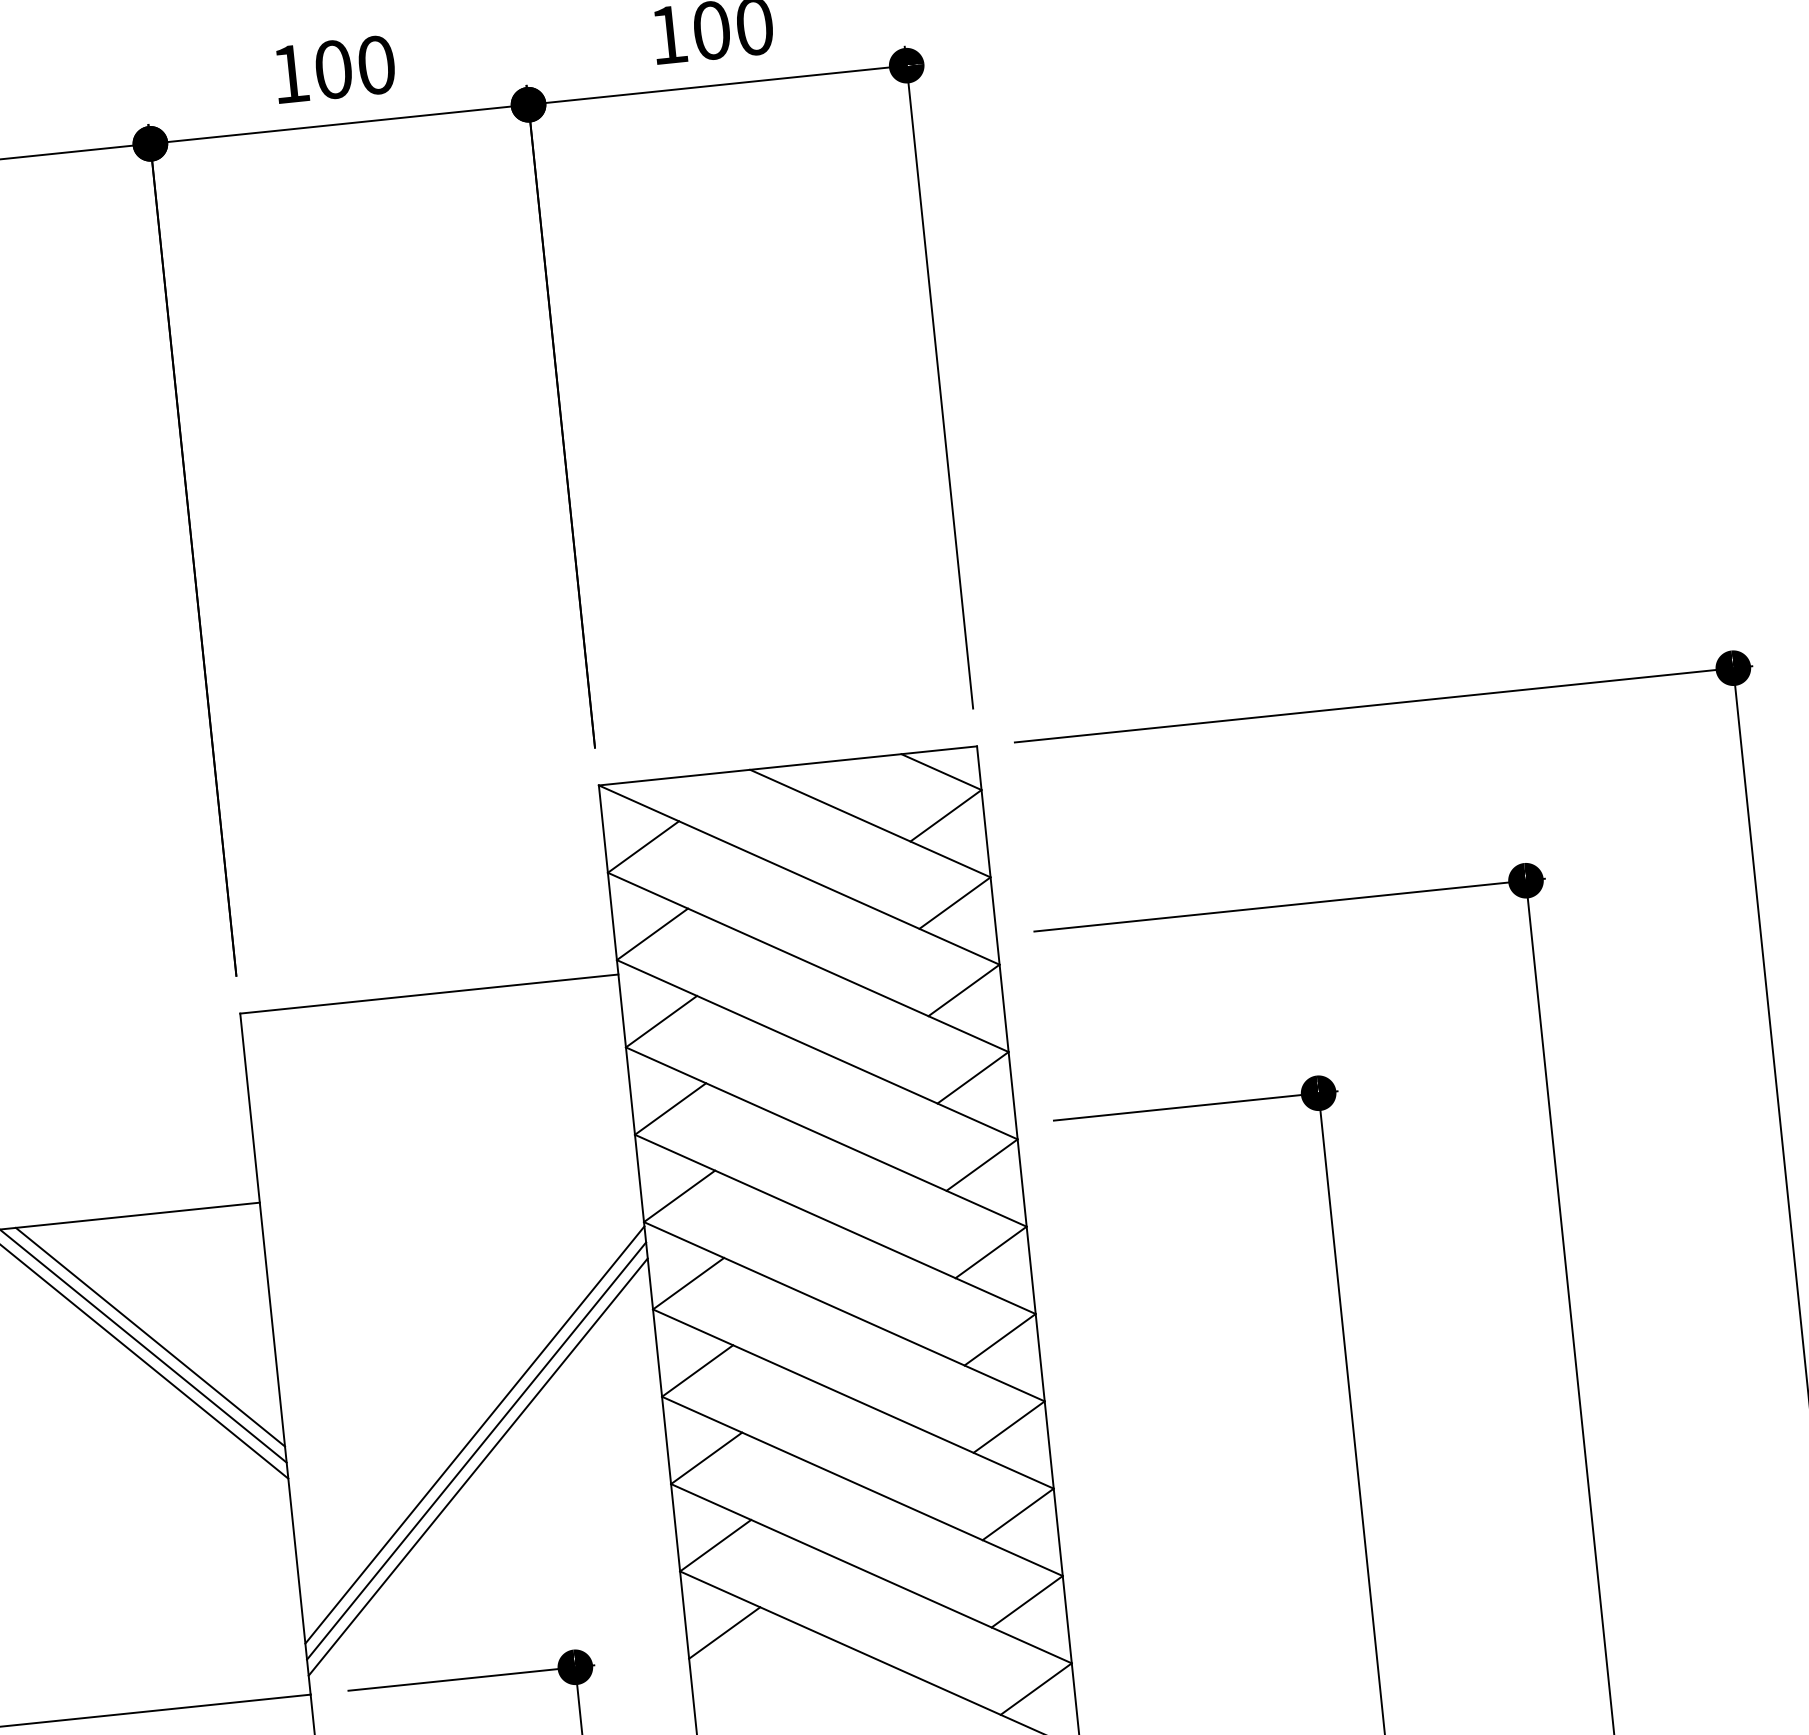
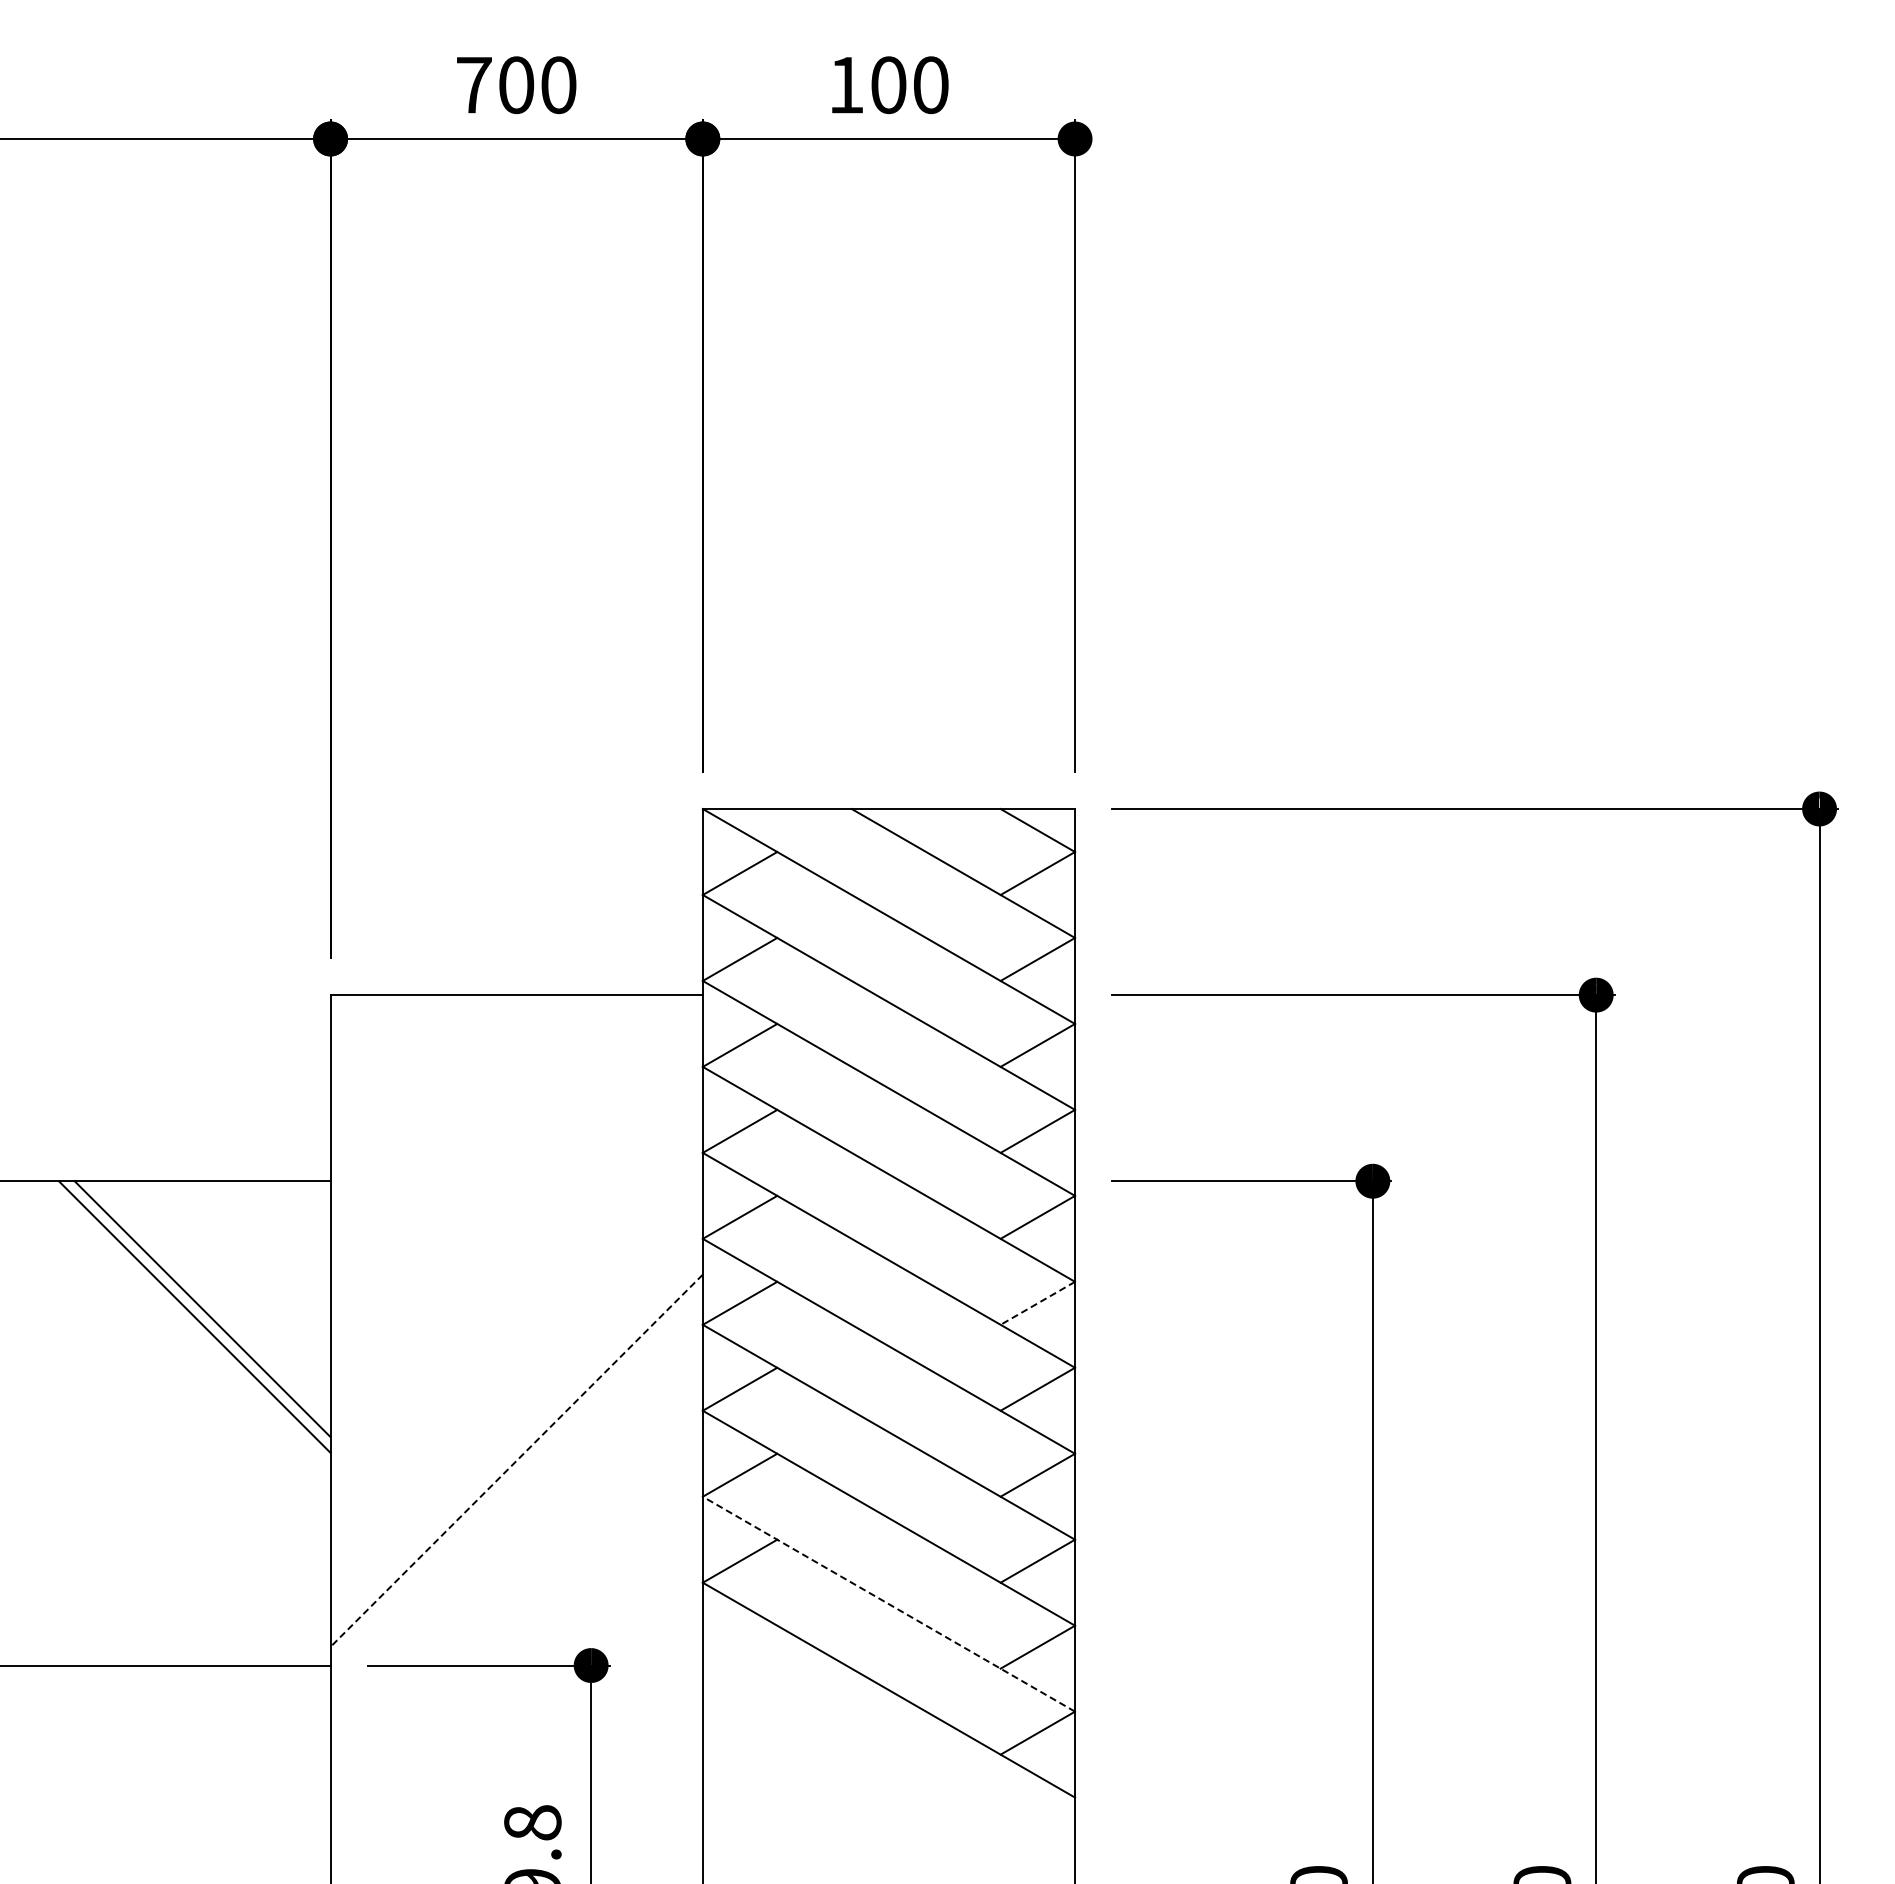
text: (290, 74) -> (474, 85), 100 -> 700
line: (990, 1252) -> (1037, 1303), solid -> dashed
line: (150, 1337) -> (210, 1301), removed
line: (474, 1435) -> (516, 1429), removed
line: (476, 1450) -> (516, 1444), removed
line: (478, 1467) -> (516, 1461), solid -> dashed
line: (871, 1574) -> (888, 1604), solid -> dashed
line: (724, 1632) -> (739, 1646), removed

